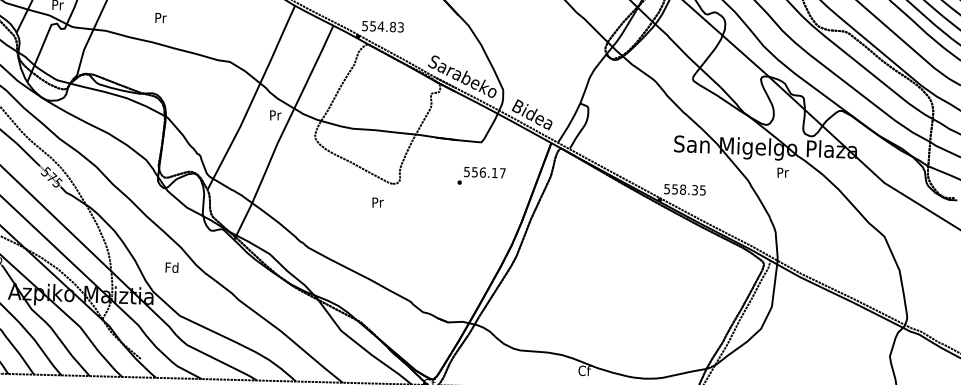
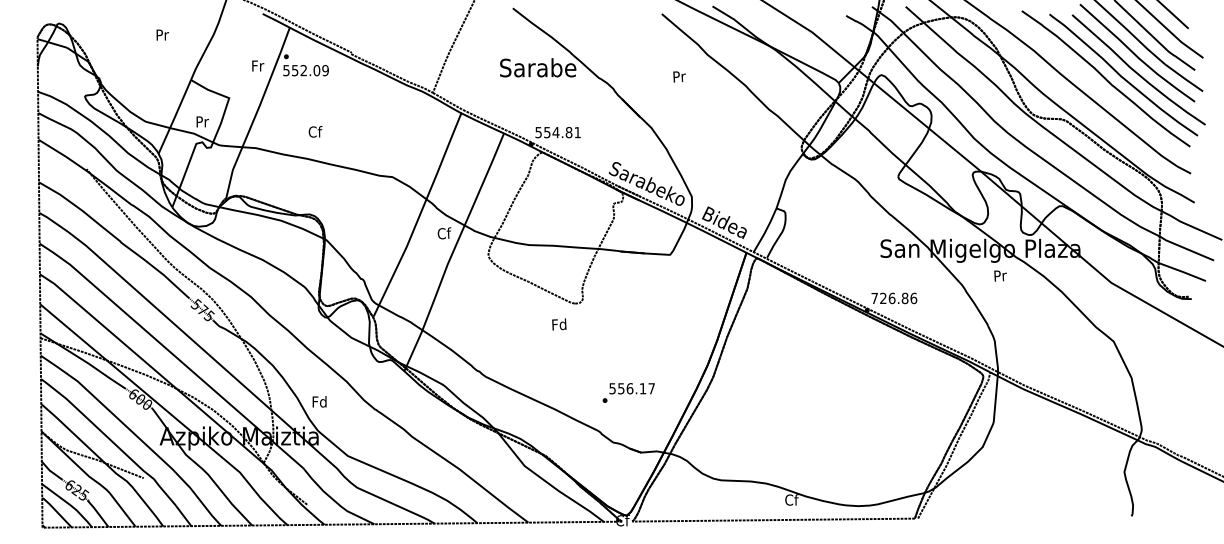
text: (160, 17) -> (315, 131), Pr -> Cf
text: (400, 27) -> (577, 132), 554.83 -> 554.81
text: (275, 115) -> (444, 233), Pr -> Cf
text: (481, 175) -> (628, 392), moved
text: (685, 189) -> (894, 298), 558.35 -> 726.86
text: (377, 202) -> (559, 324), Pr -> Fd
text: (171, 267) -> (319, 401), moved

